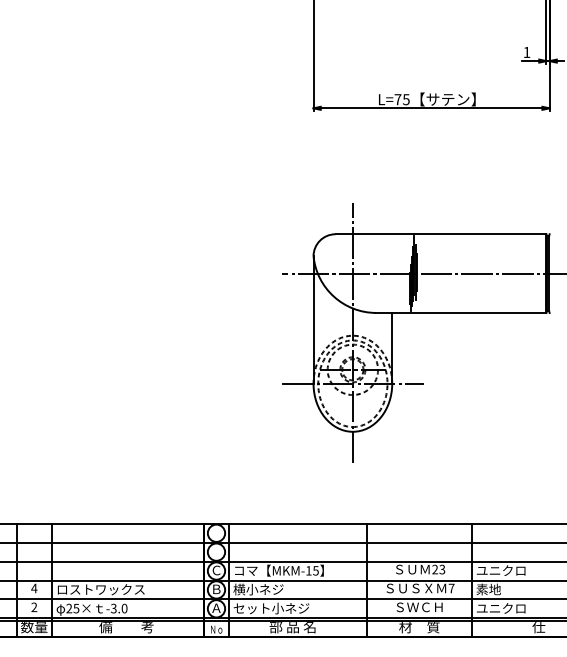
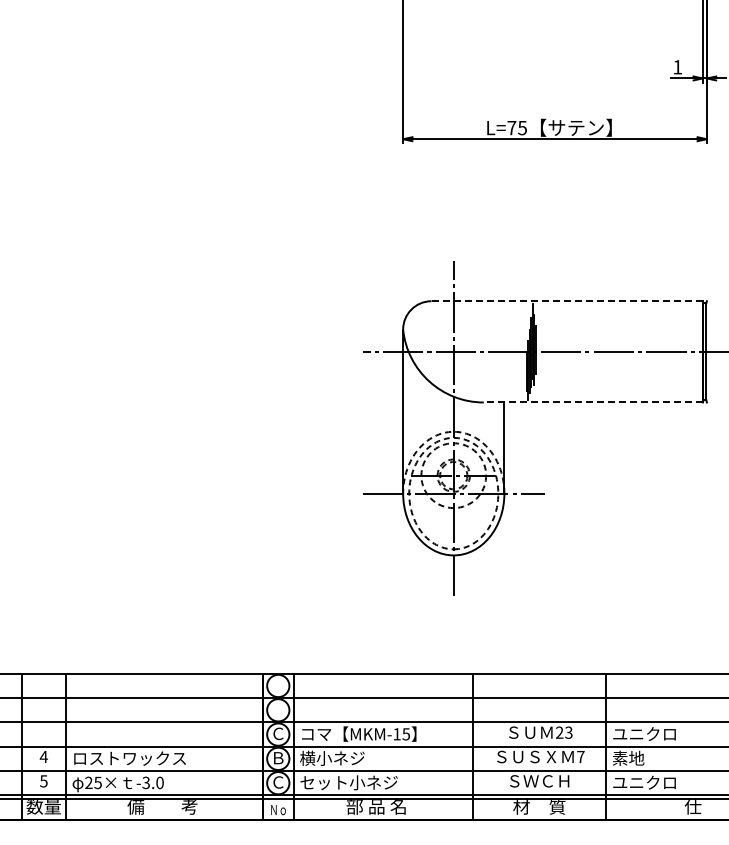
line: (441, 234) -> (567, 301), solid -> dashed
line: (461, 312) -> (593, 402), solid -> dashed
text: (34, 607) -> (43, 781), 2 -> 5
text: (215, 608) -> (277, 782), Ａ -> Ｃ

